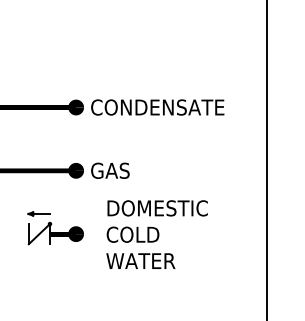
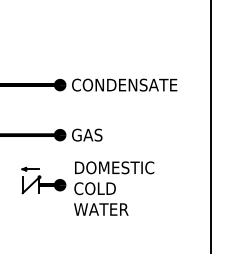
text: (157, 234) -> (114, 188), moved

